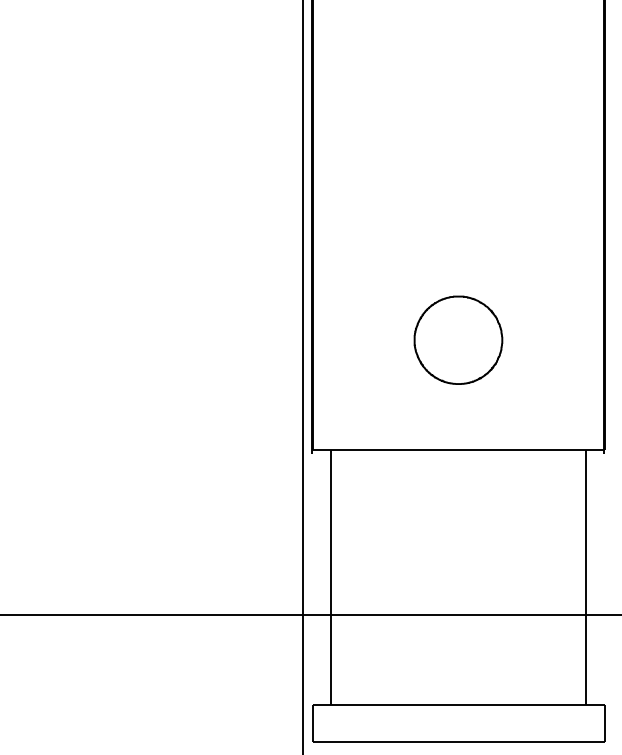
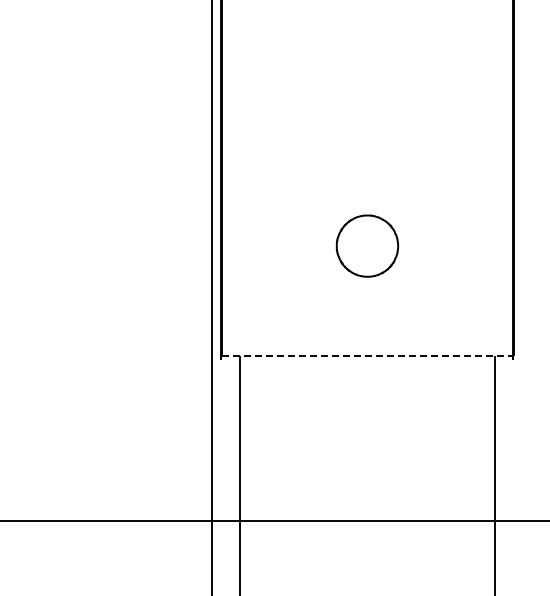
part: (458, 339) -> (367, 245), size x0.7
line: (459, 449) -> (368, 355), solid -> dashed

